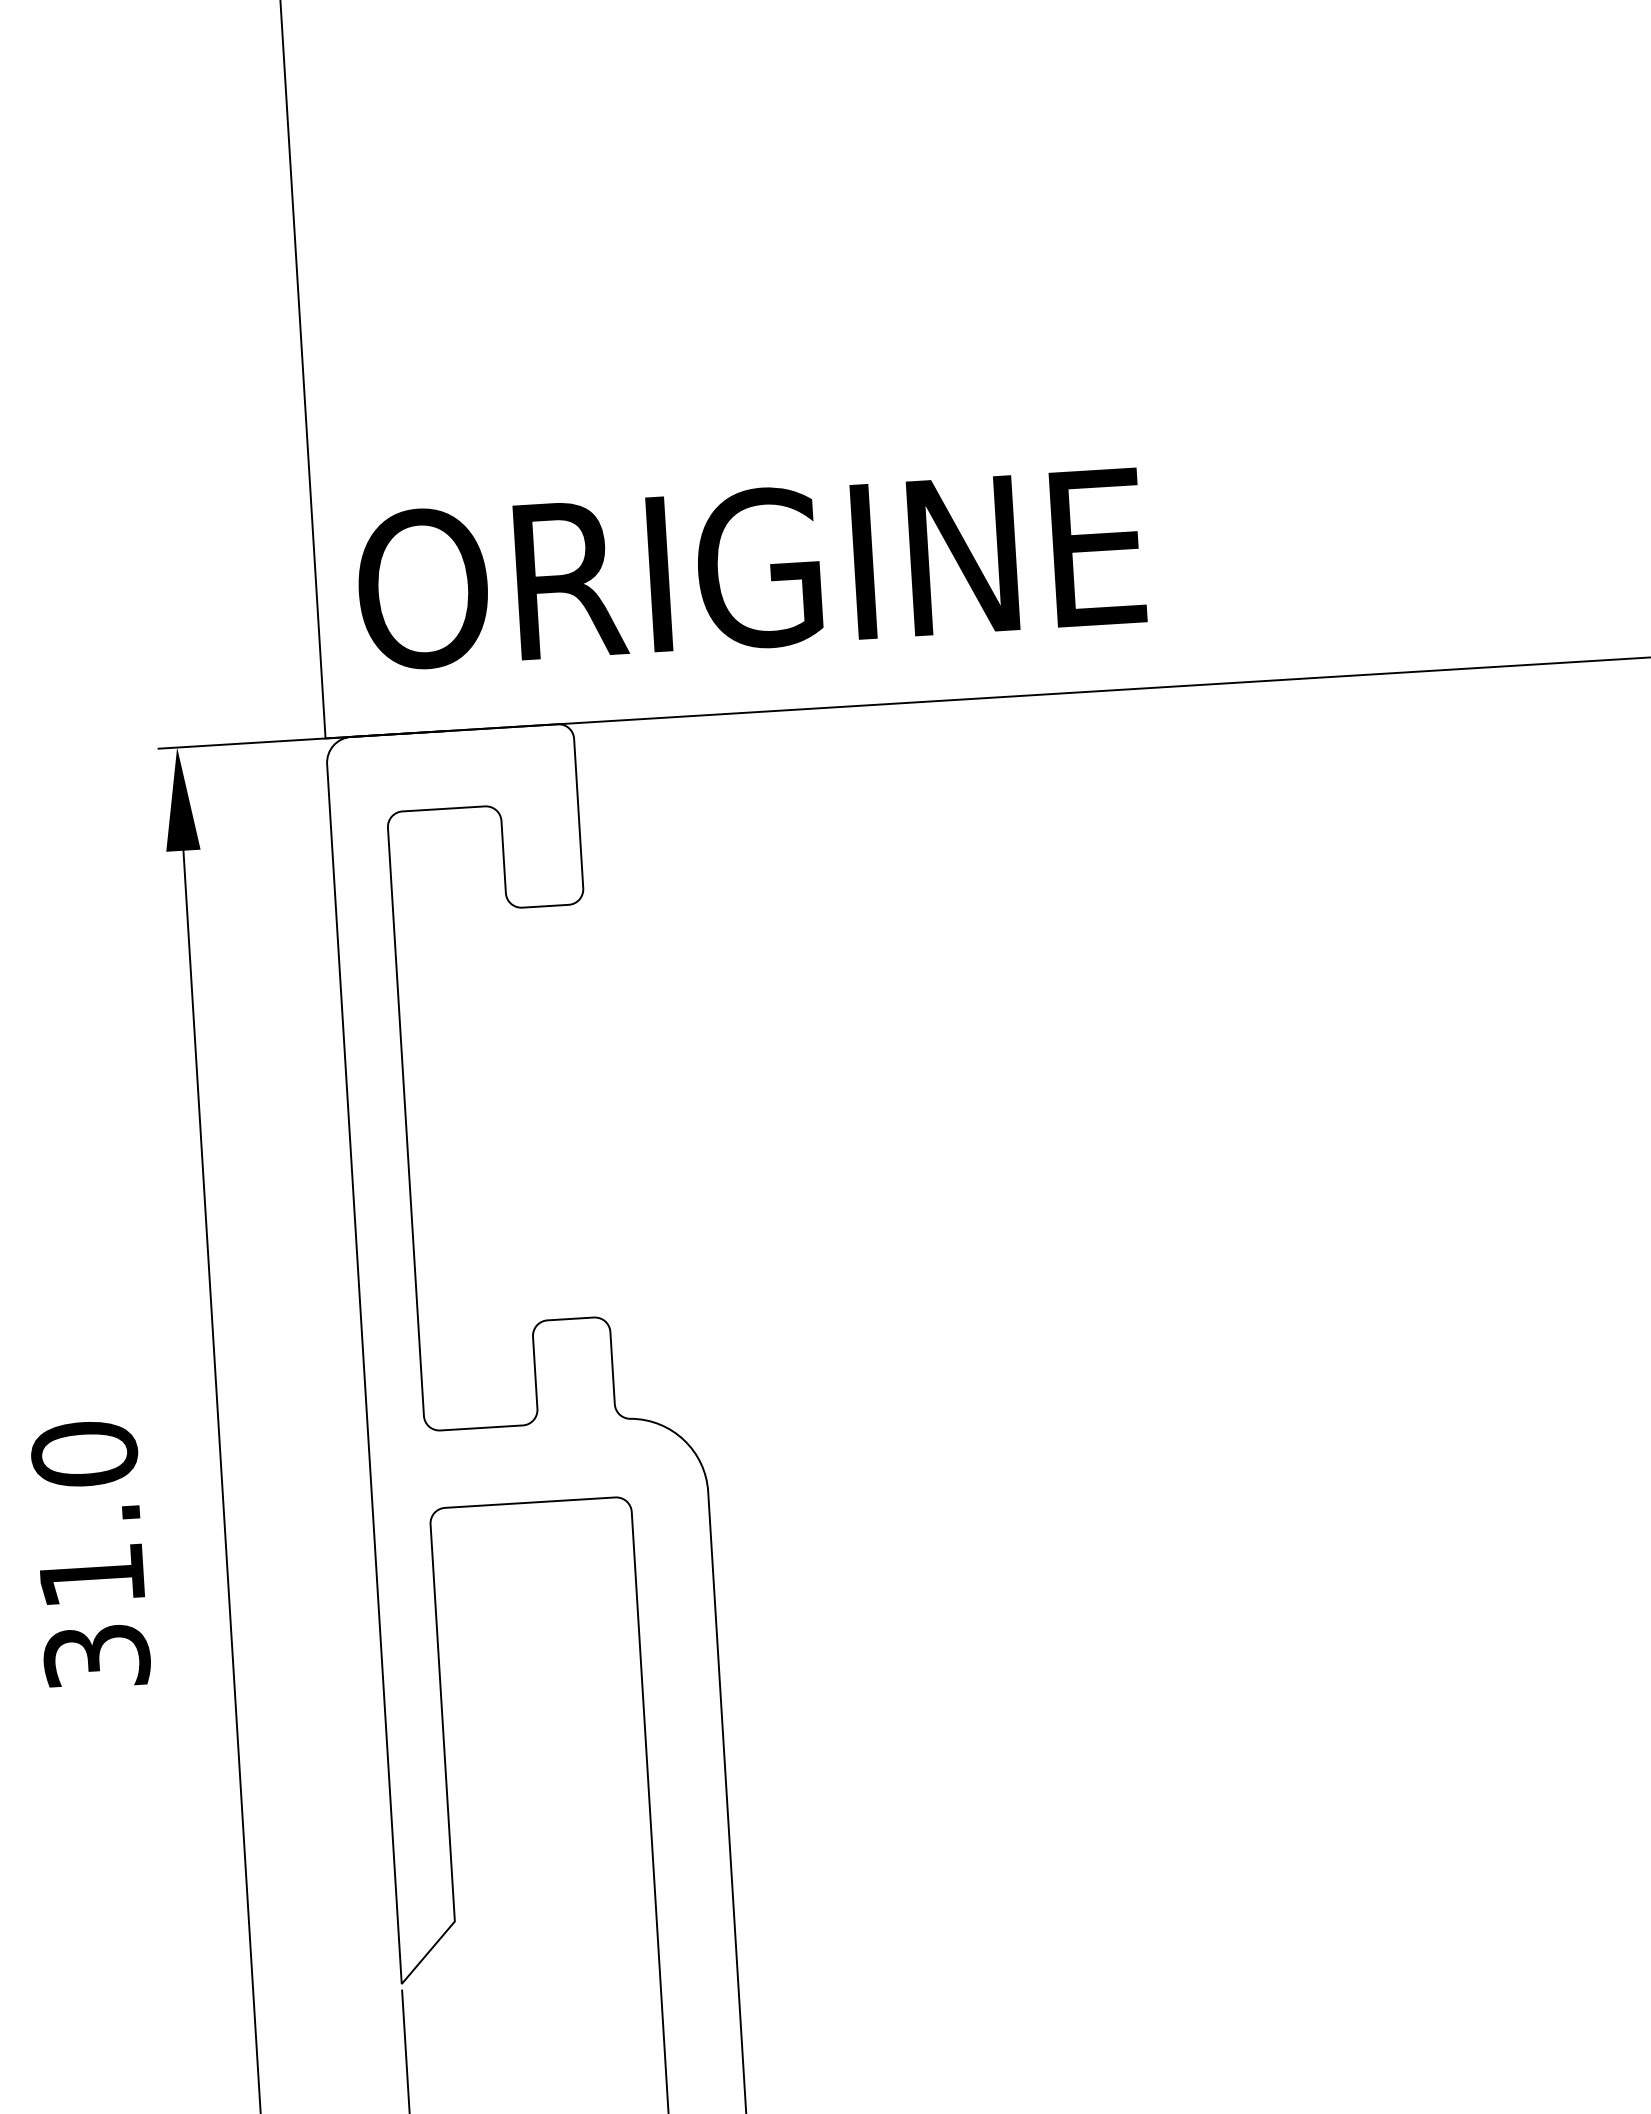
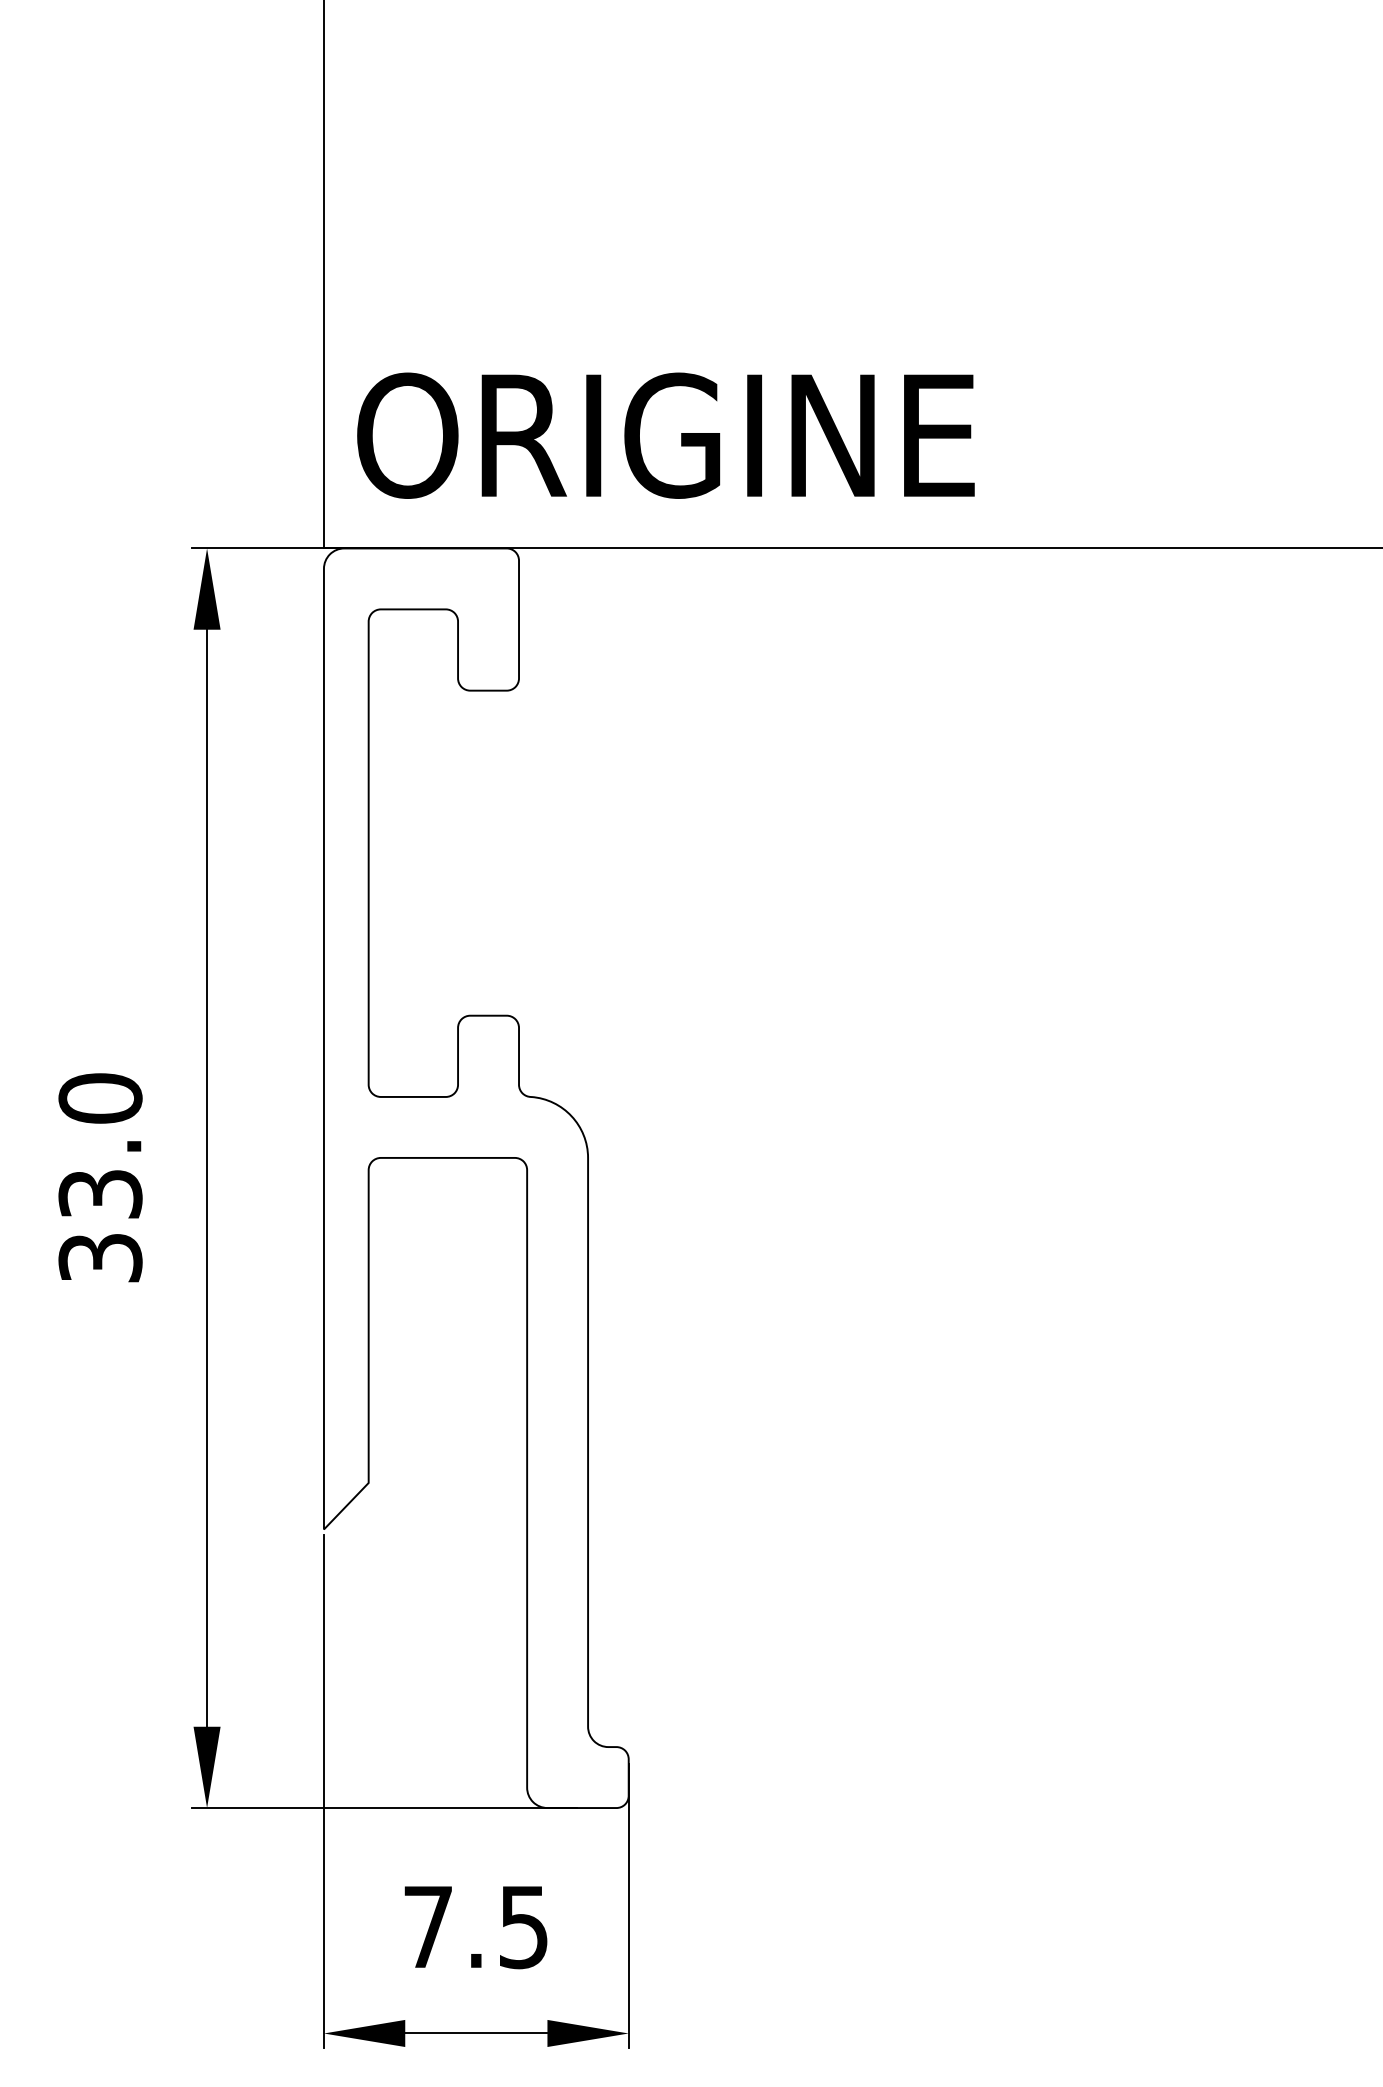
text: (91, 1576) -> (100, 1194), 31.0 -> 33.0

